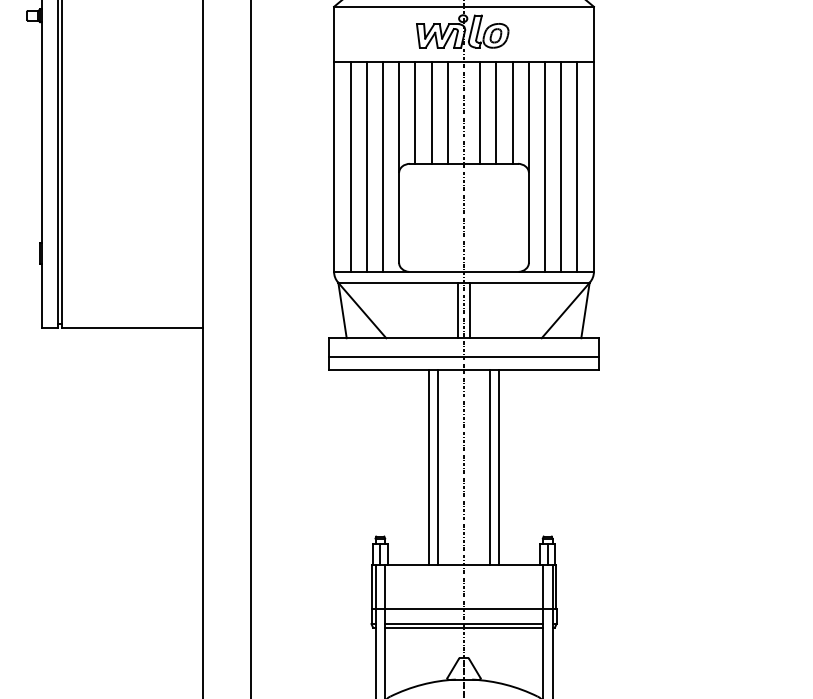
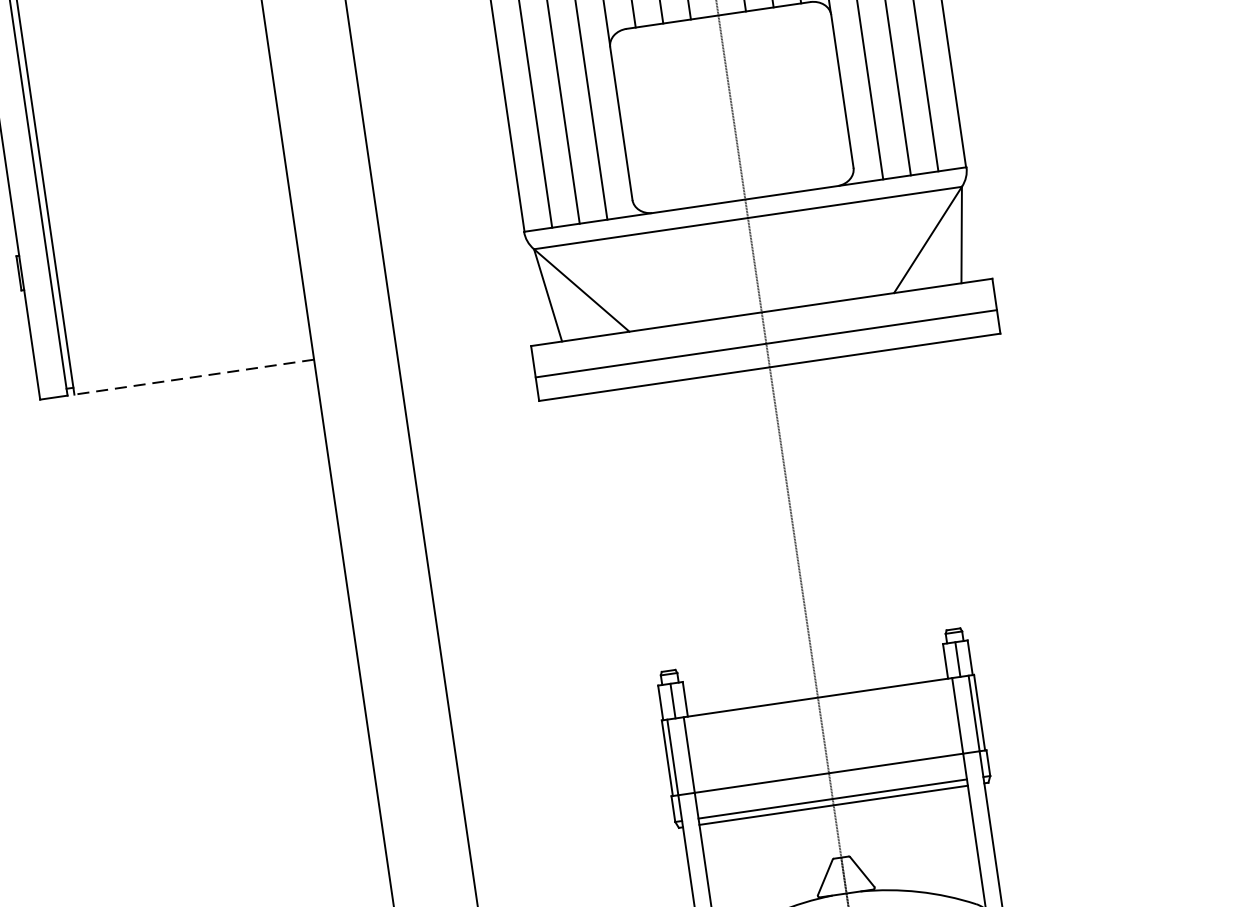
line: (458, 310) -> (745, 266), removed
line: (469, 310) -> (764, 263), removed
line: (131, 327) -> (193, 376), solid -> dashed
line: (428, 467) -> (733, 541), removed
line: (437, 467) -> (748, 539), removed
line: (490, 467) -> (838, 525), removed
line: (499, 467) -> (854, 523), removed

